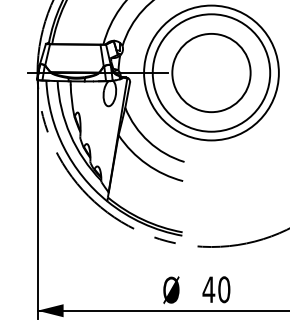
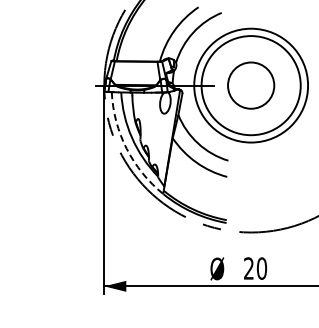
circle: (211, 72) -> (251, 85), size x0.7
arc: (63, 147) -> (126, 148), solid -> dashed
text: (208, 289) -> (248, 268), 40 -> 20

